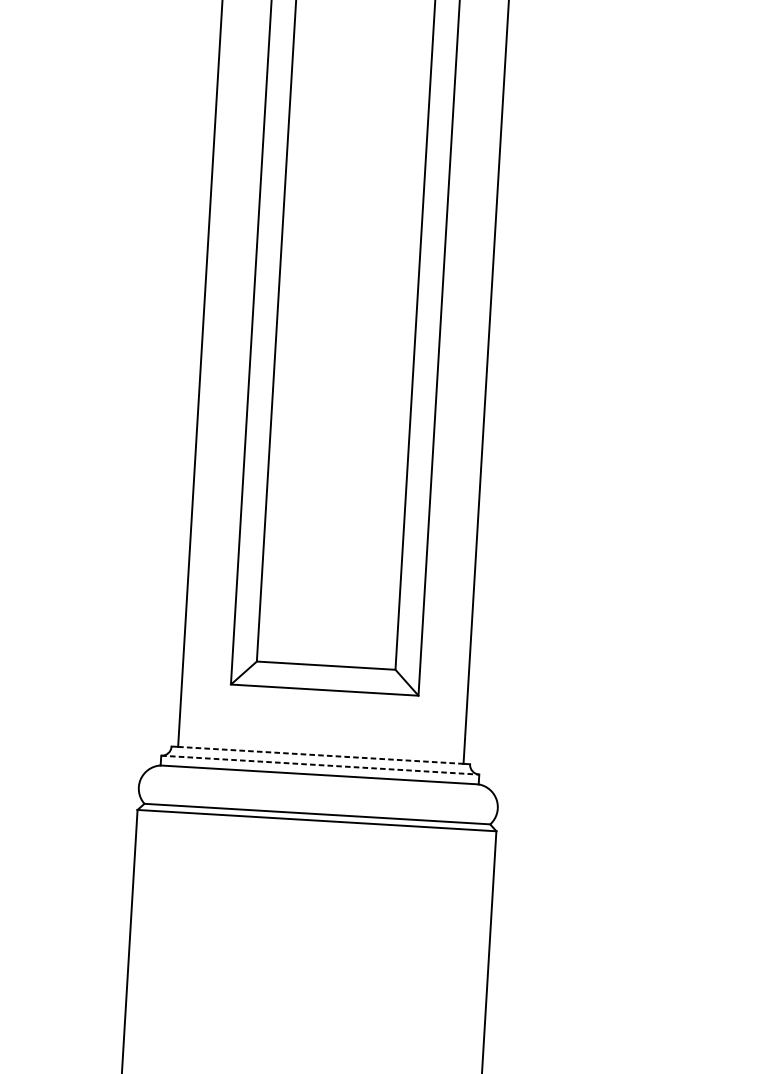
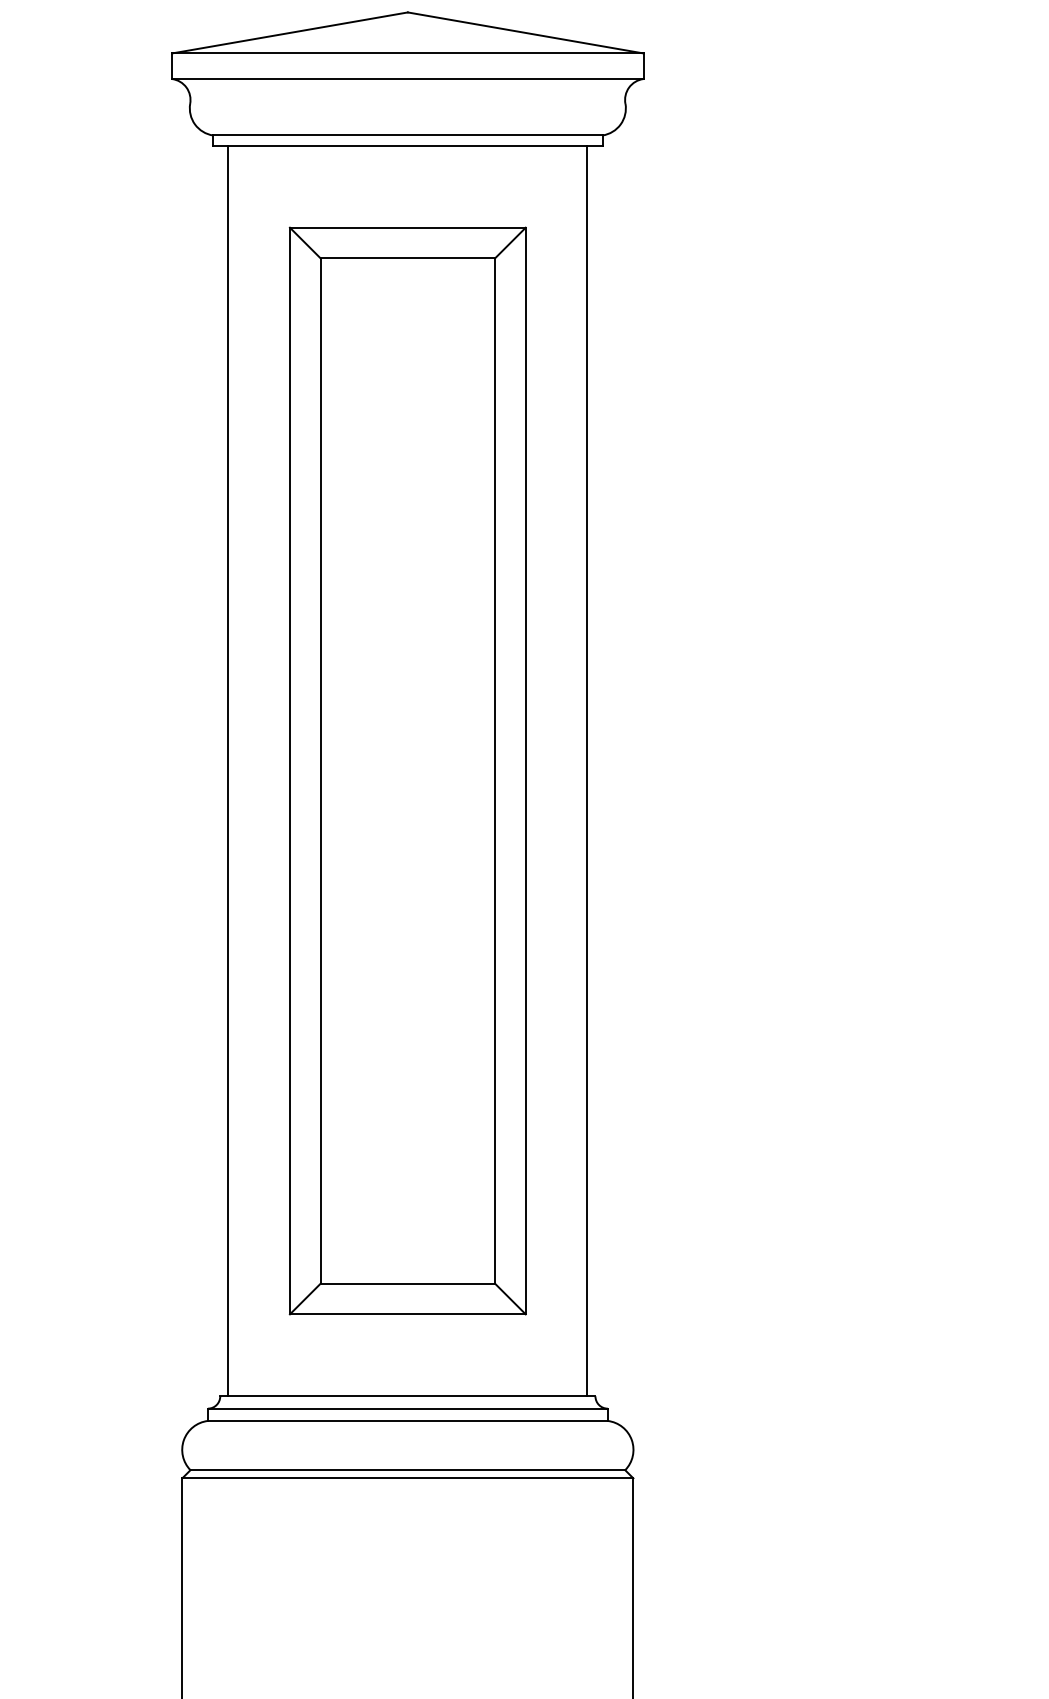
line: (321, 755) -> (408, 1396), dashed -> solid
line: (319, 765) -> (407, 1408), dashed -> solid

